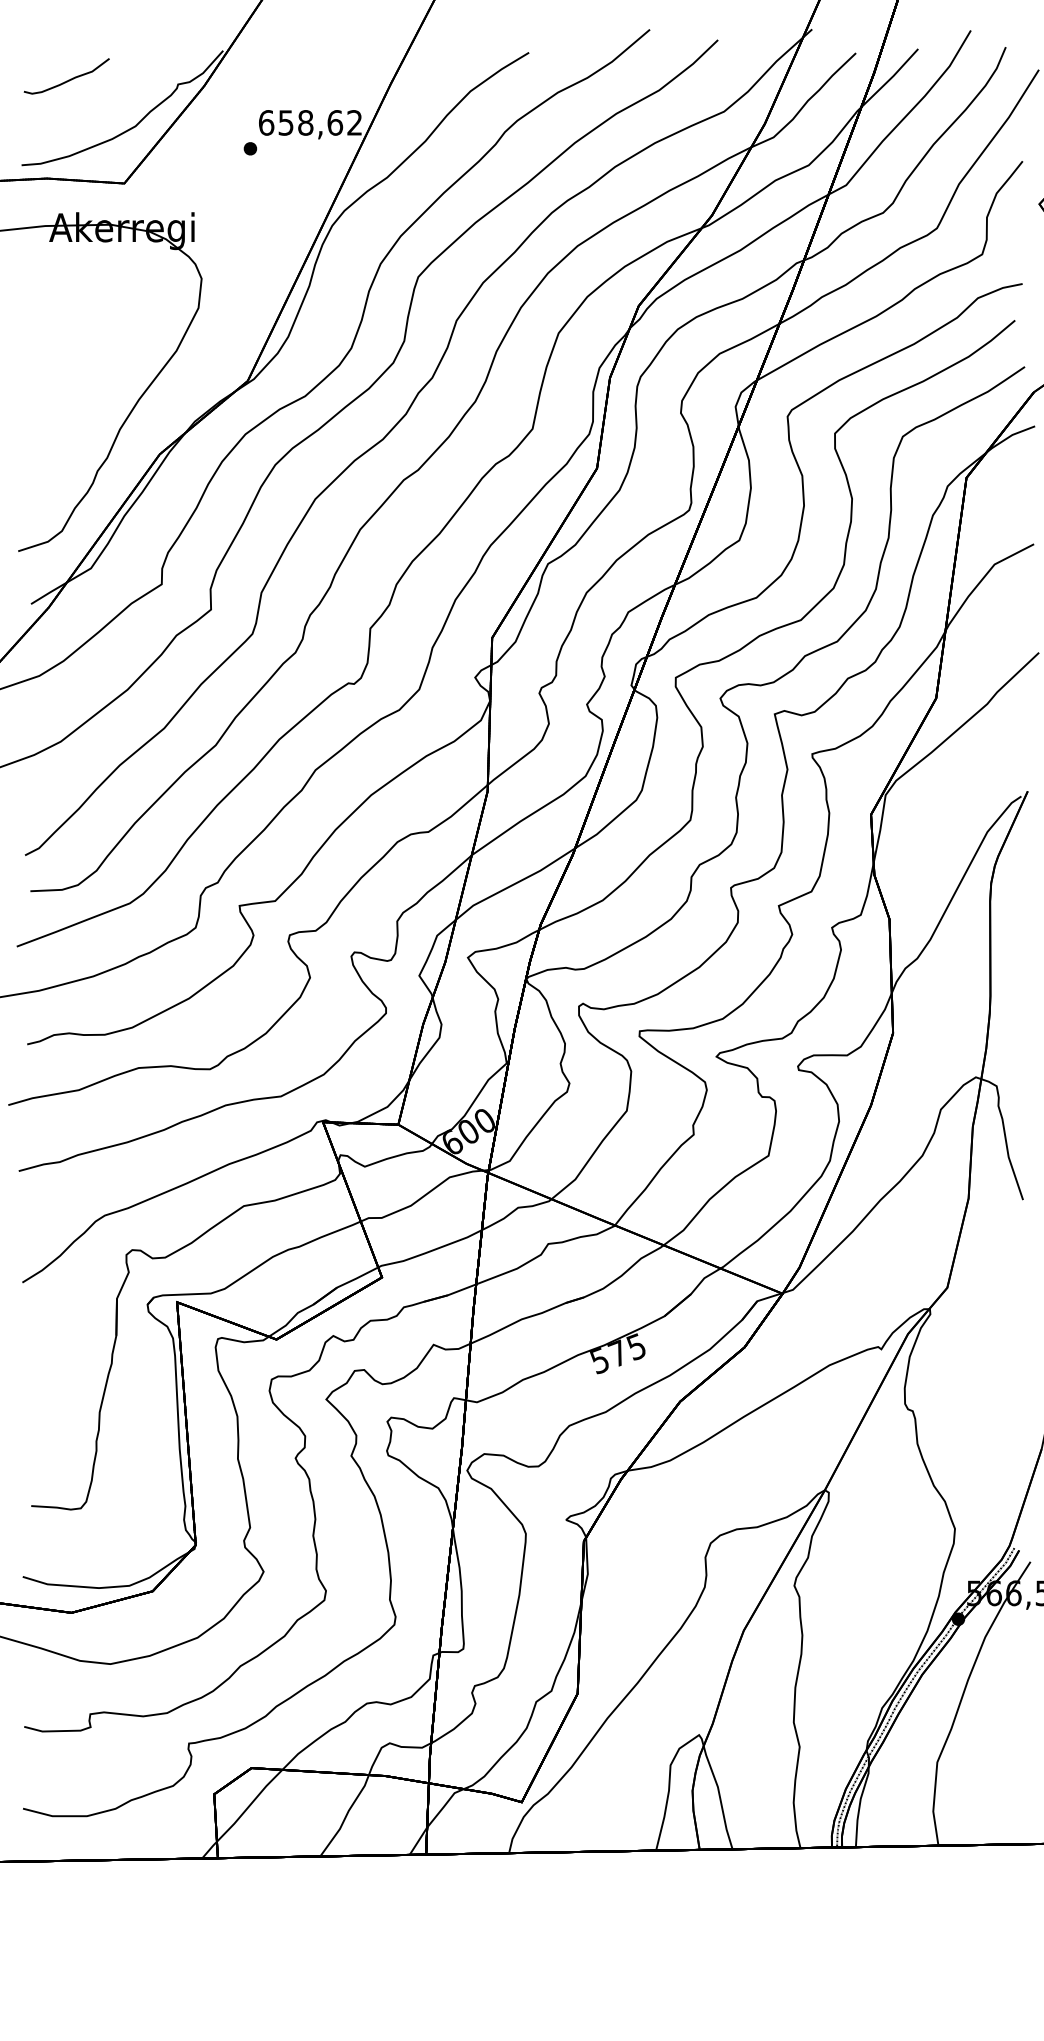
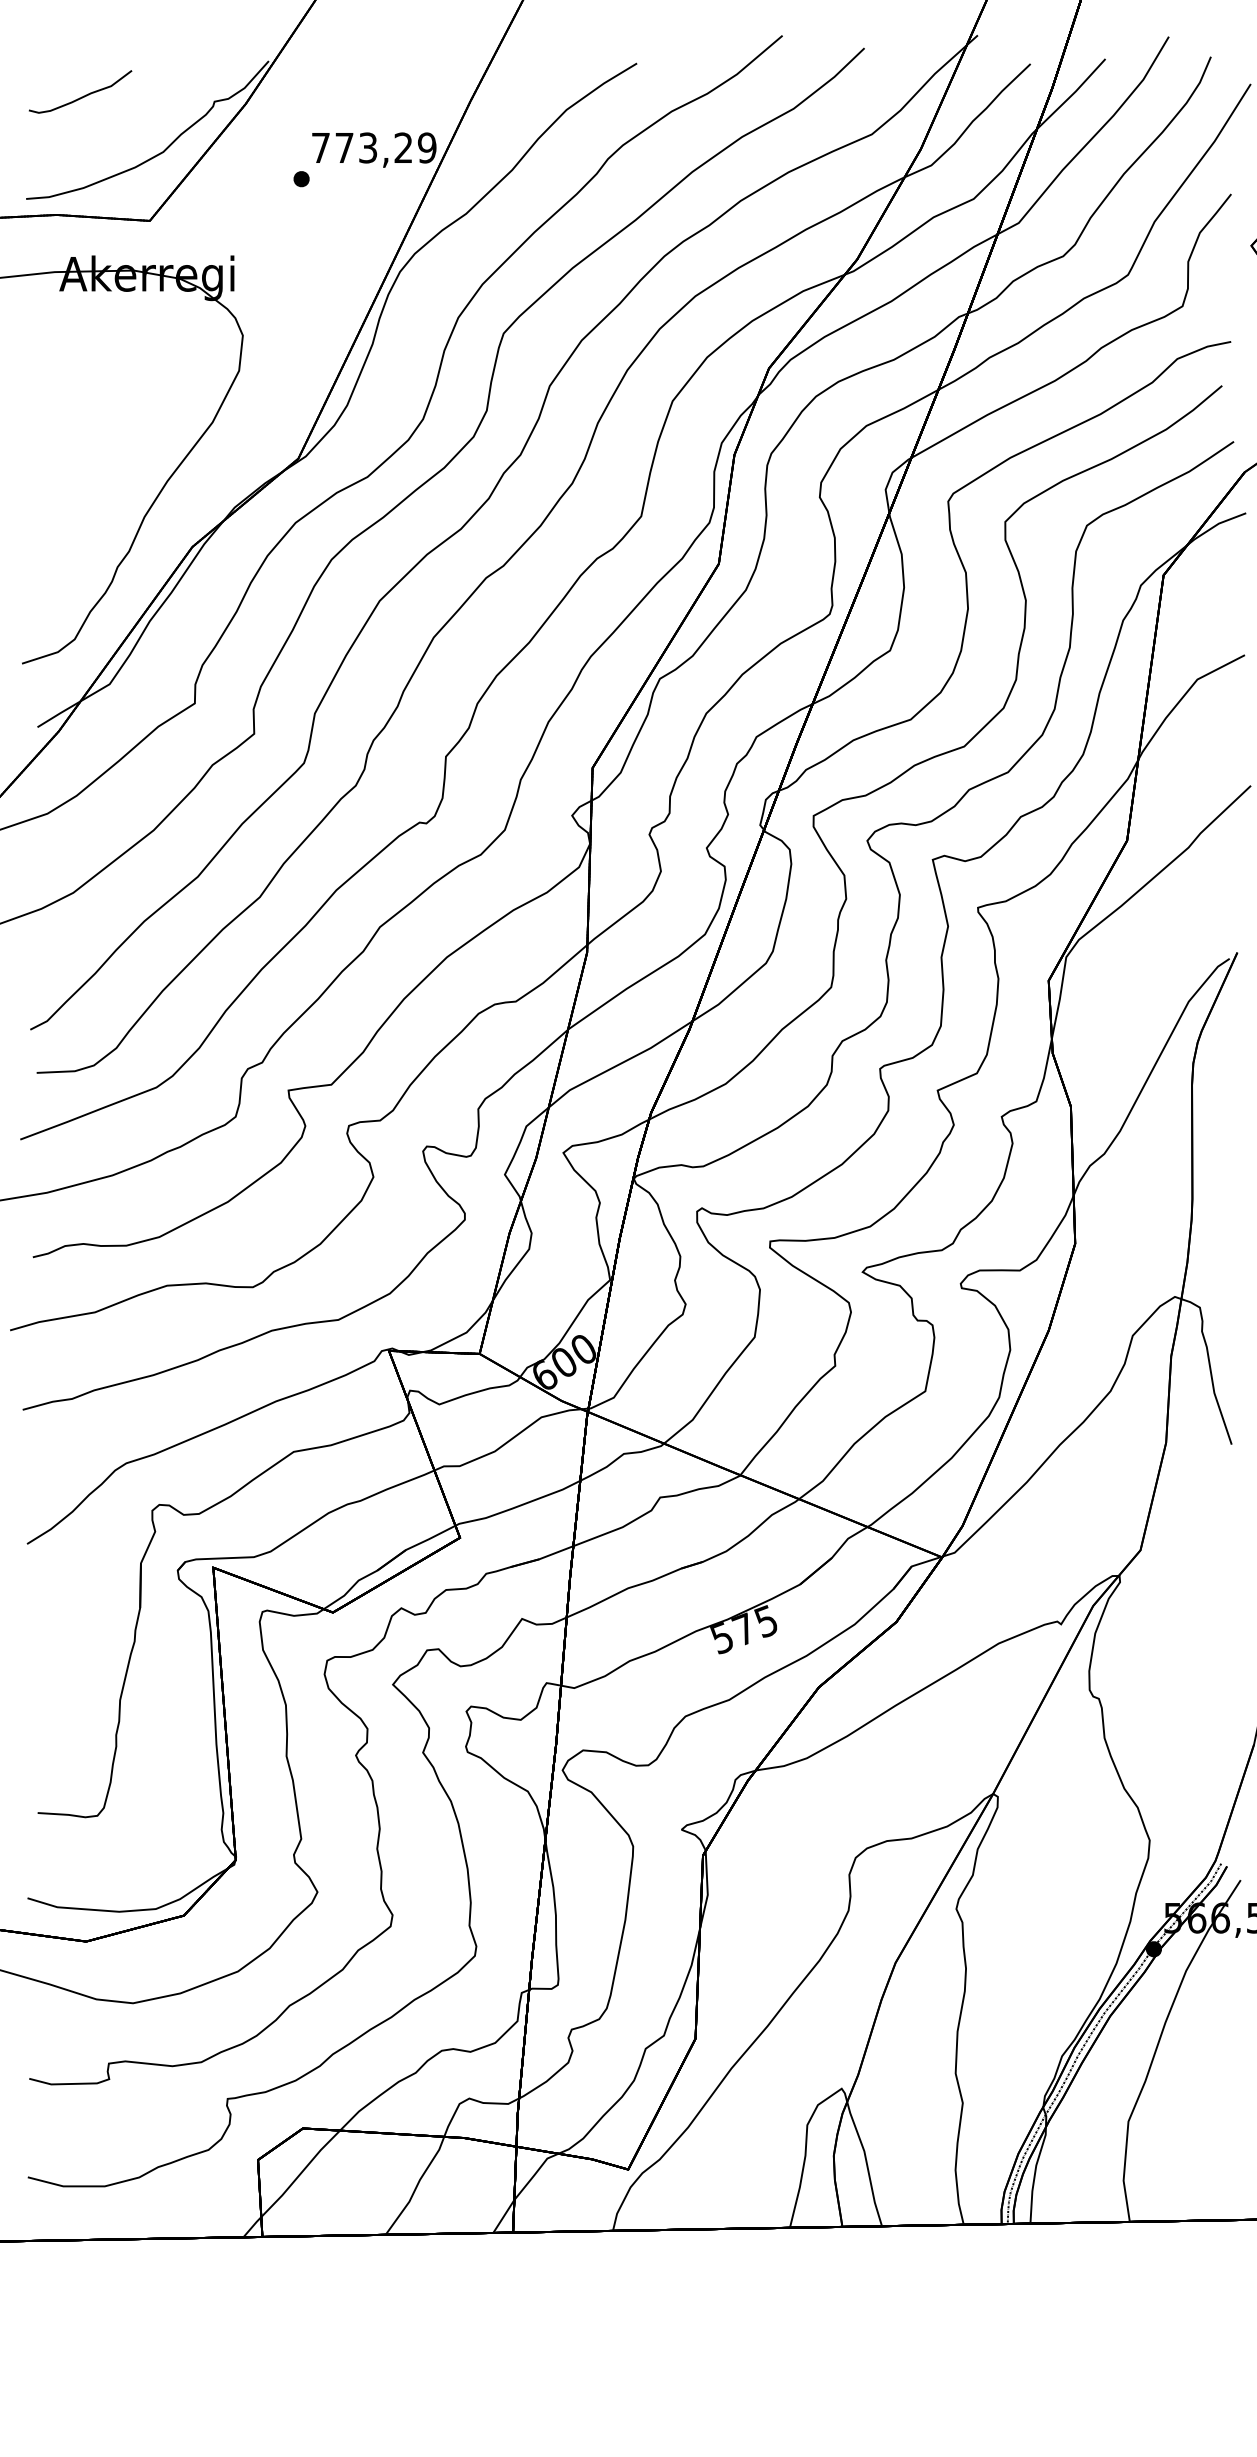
text: (310, 122) -> (373, 147), 658,62 -> 773,29

